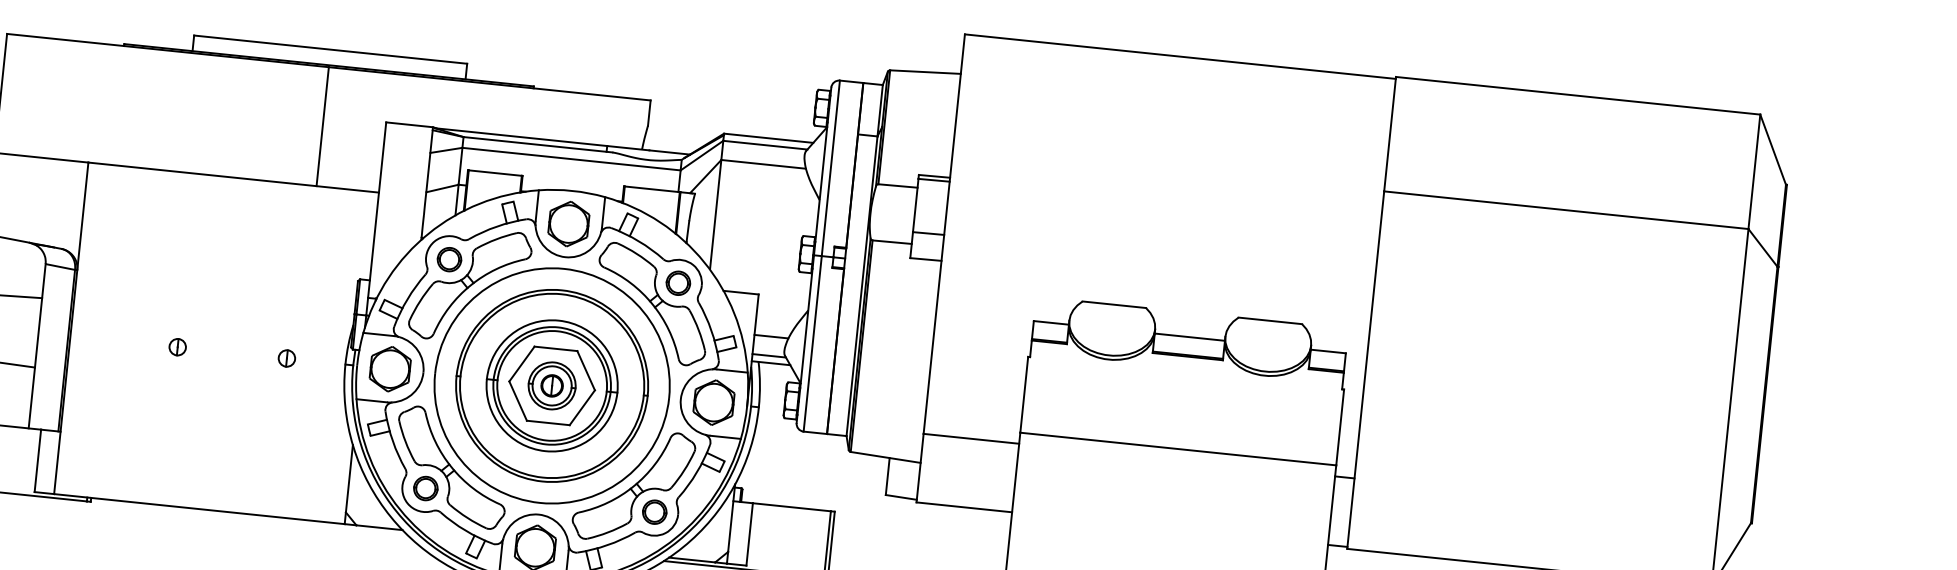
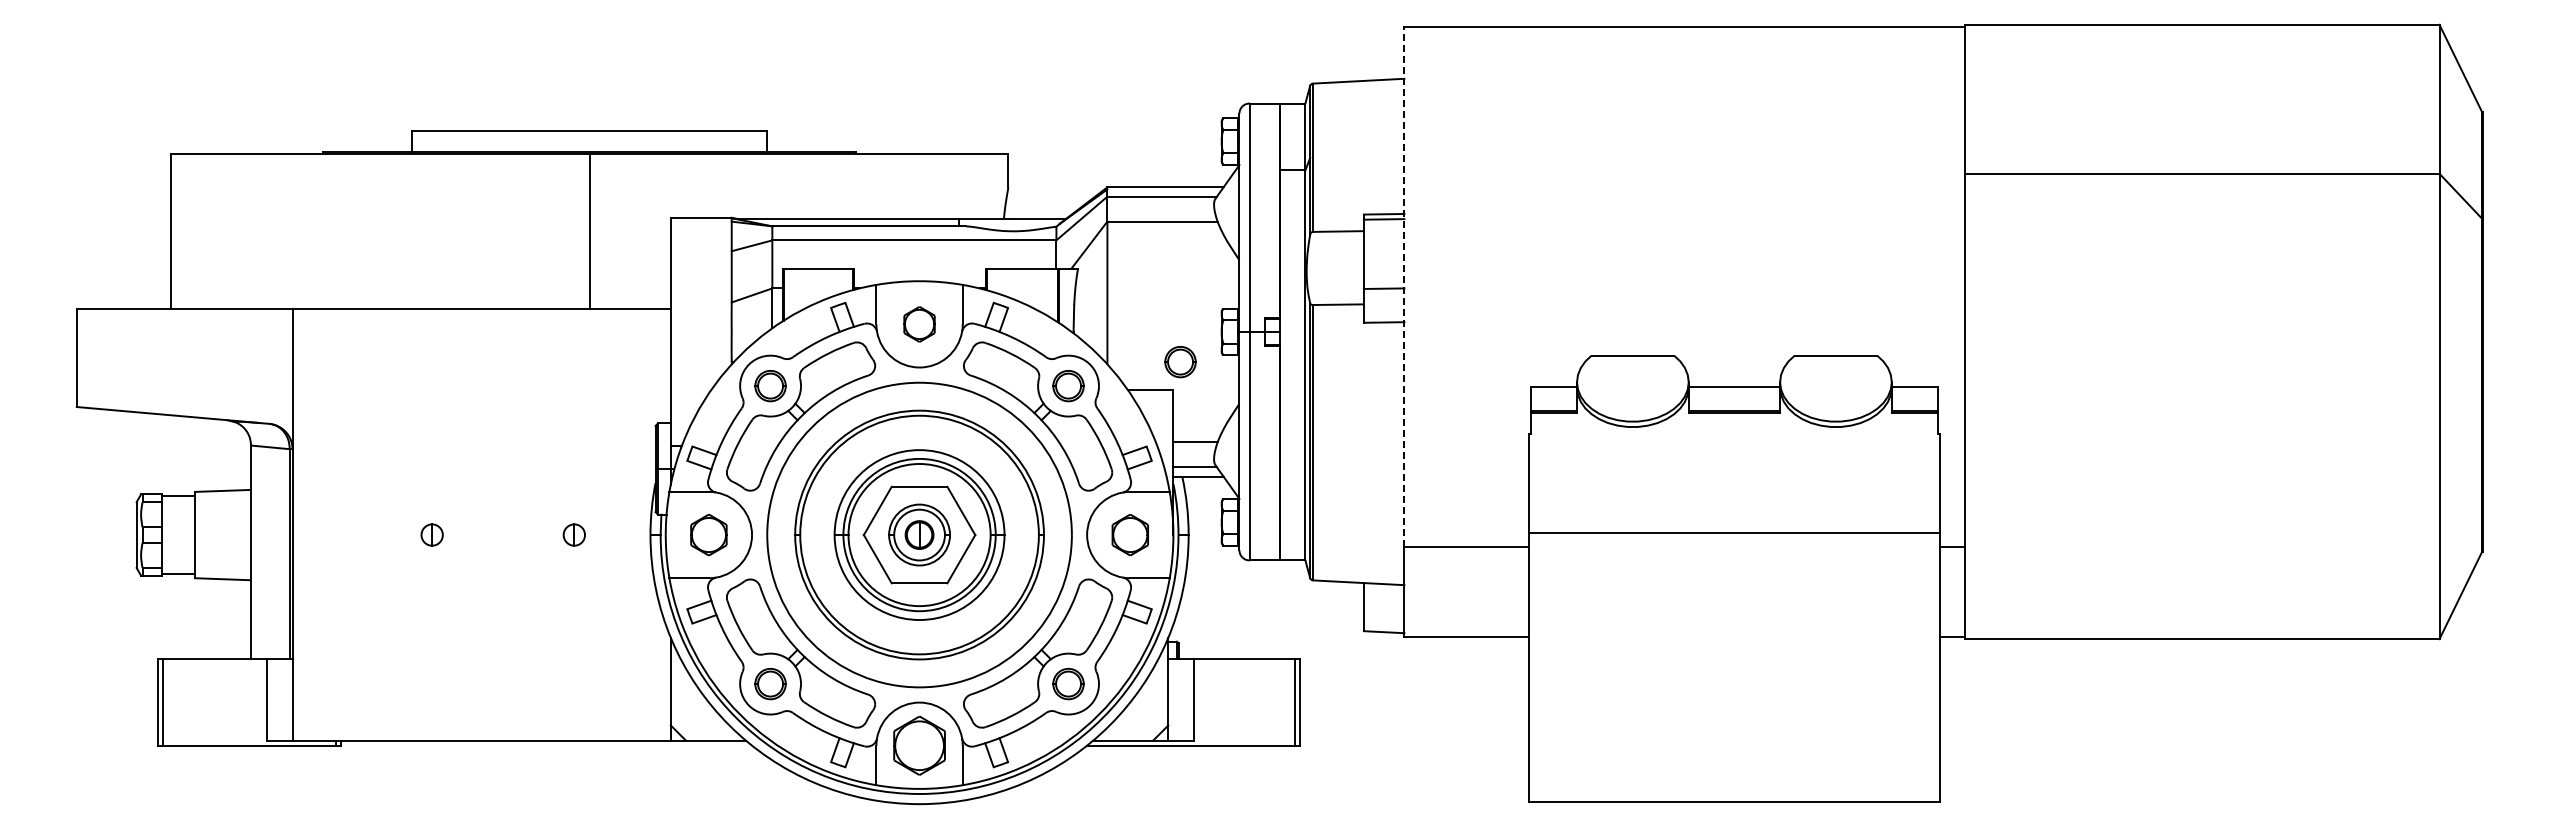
part: (568, 224) -> (919, 324), size x0.6
line: (944, 233) -> (1404, 286), solid -> dashed
part: (766, 274) -> (1180, 362), added
part: (390, 368) -> (708, 534), size x0.7
part: (714, 402) -> (1130, 534), size x0.7

